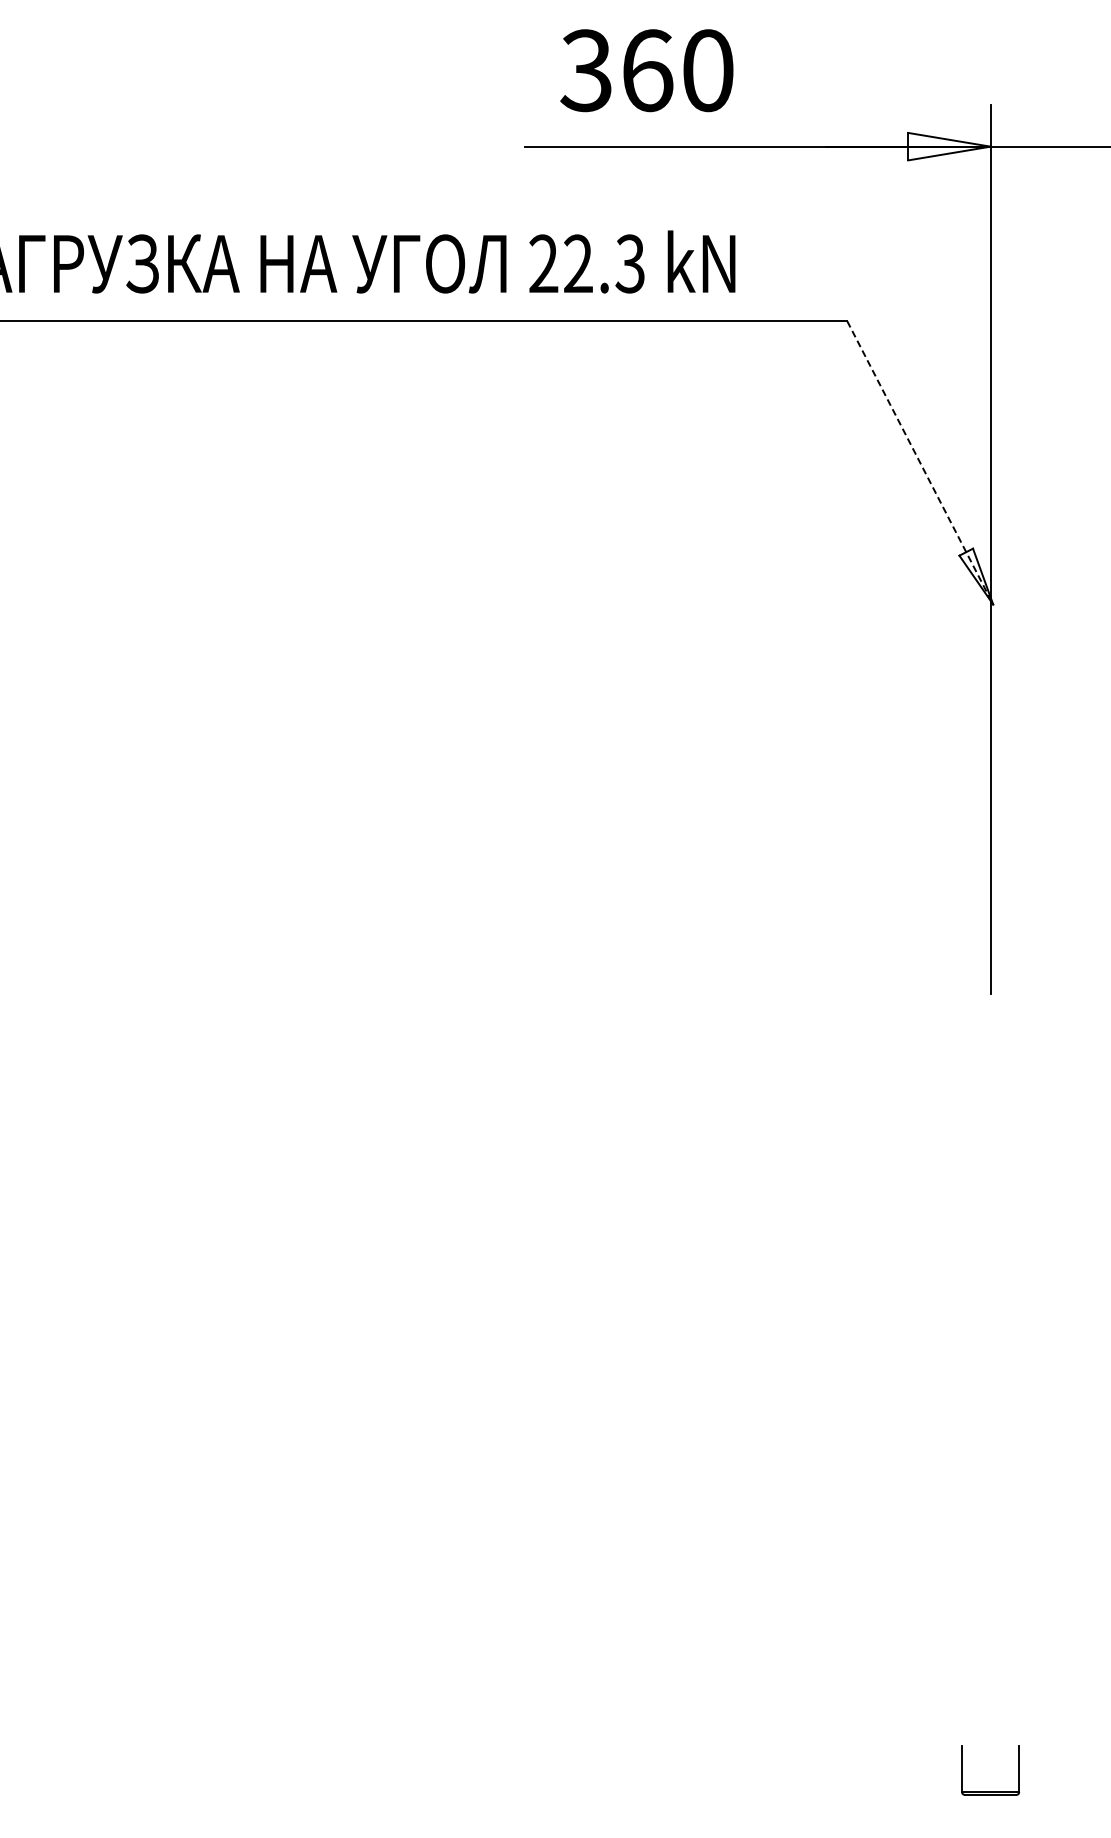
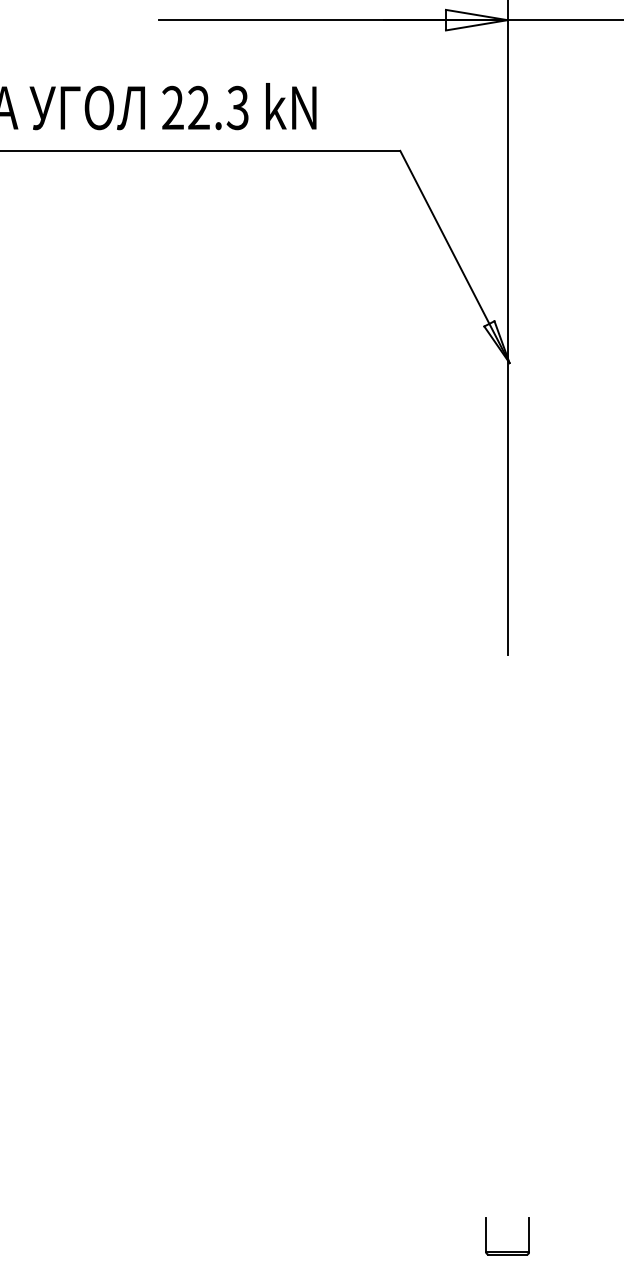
line: (920, 463) -> (455, 257), dashed -> solid

